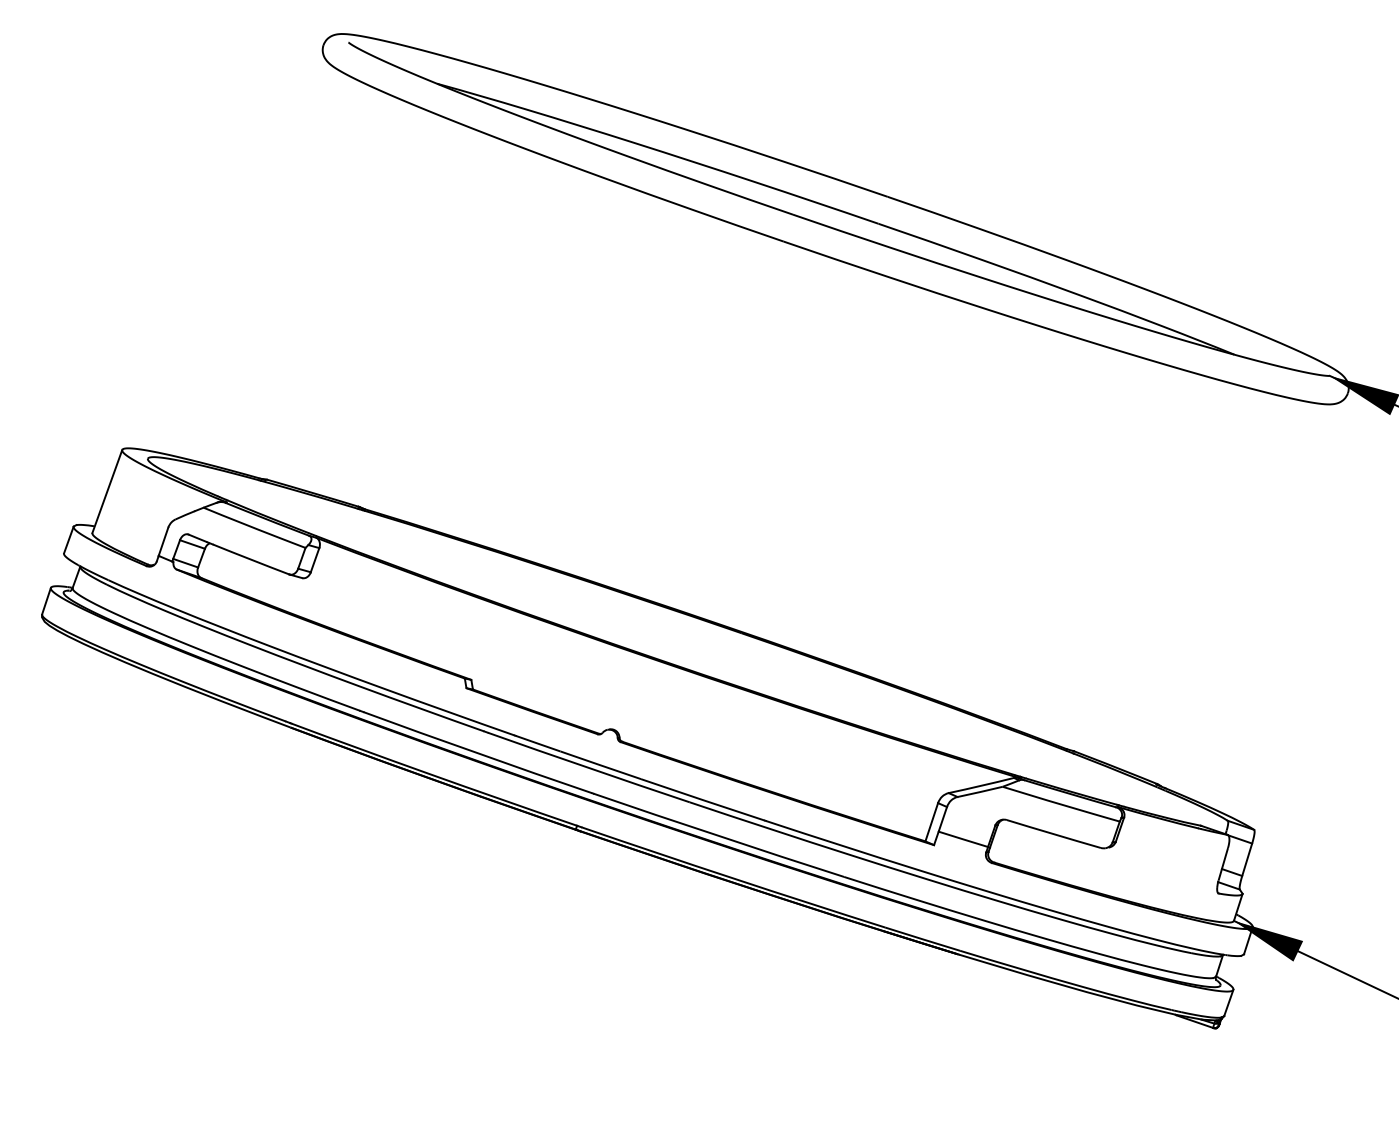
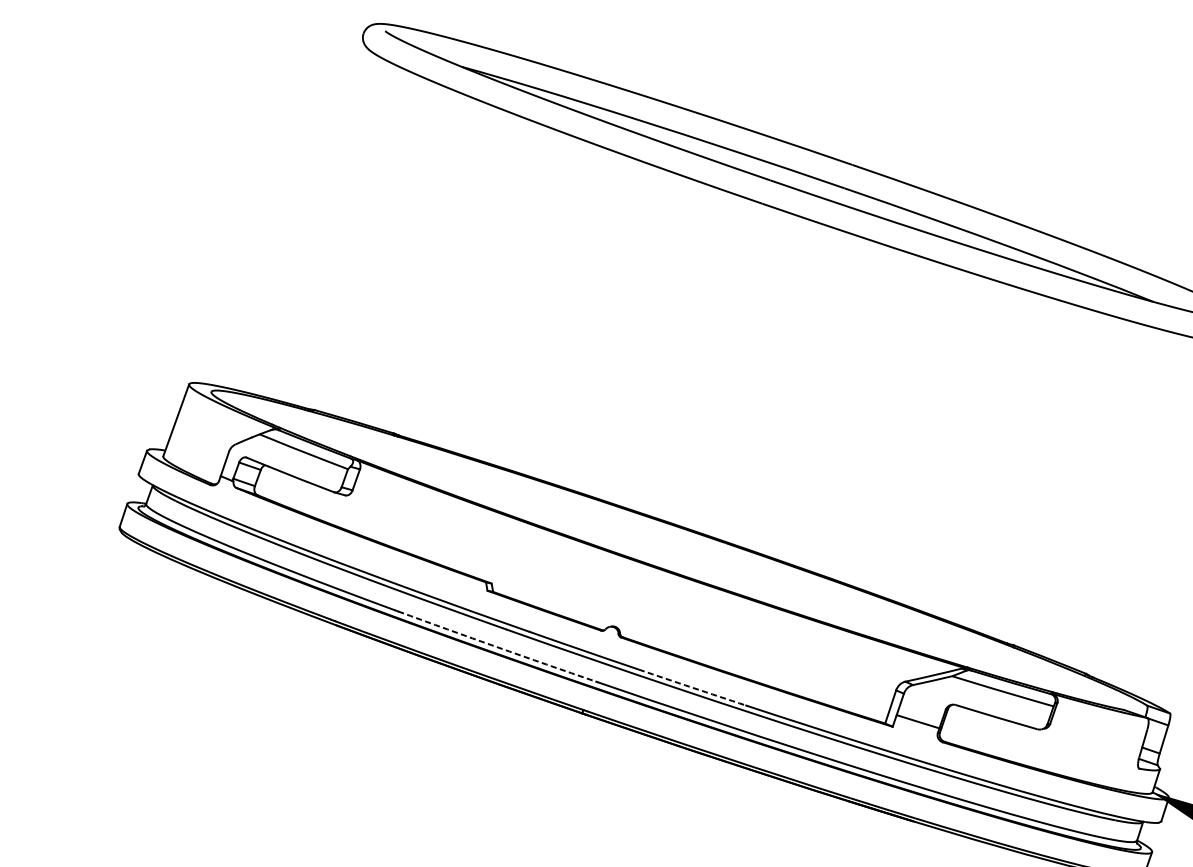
arc: (477, 753) -> (497, 647), solid -> dashed
arc: (703, 800) -> (692, 688), solid -> dashed

